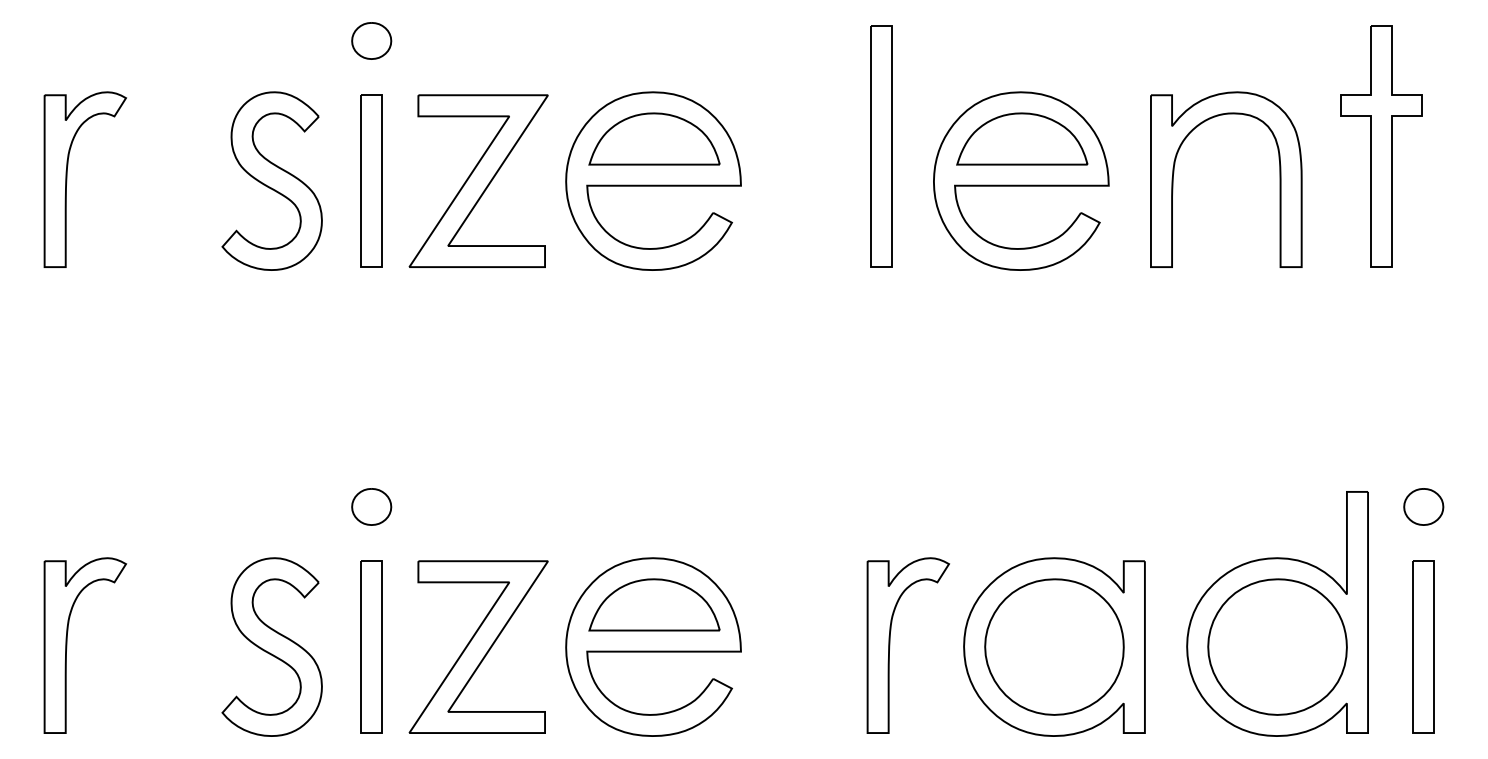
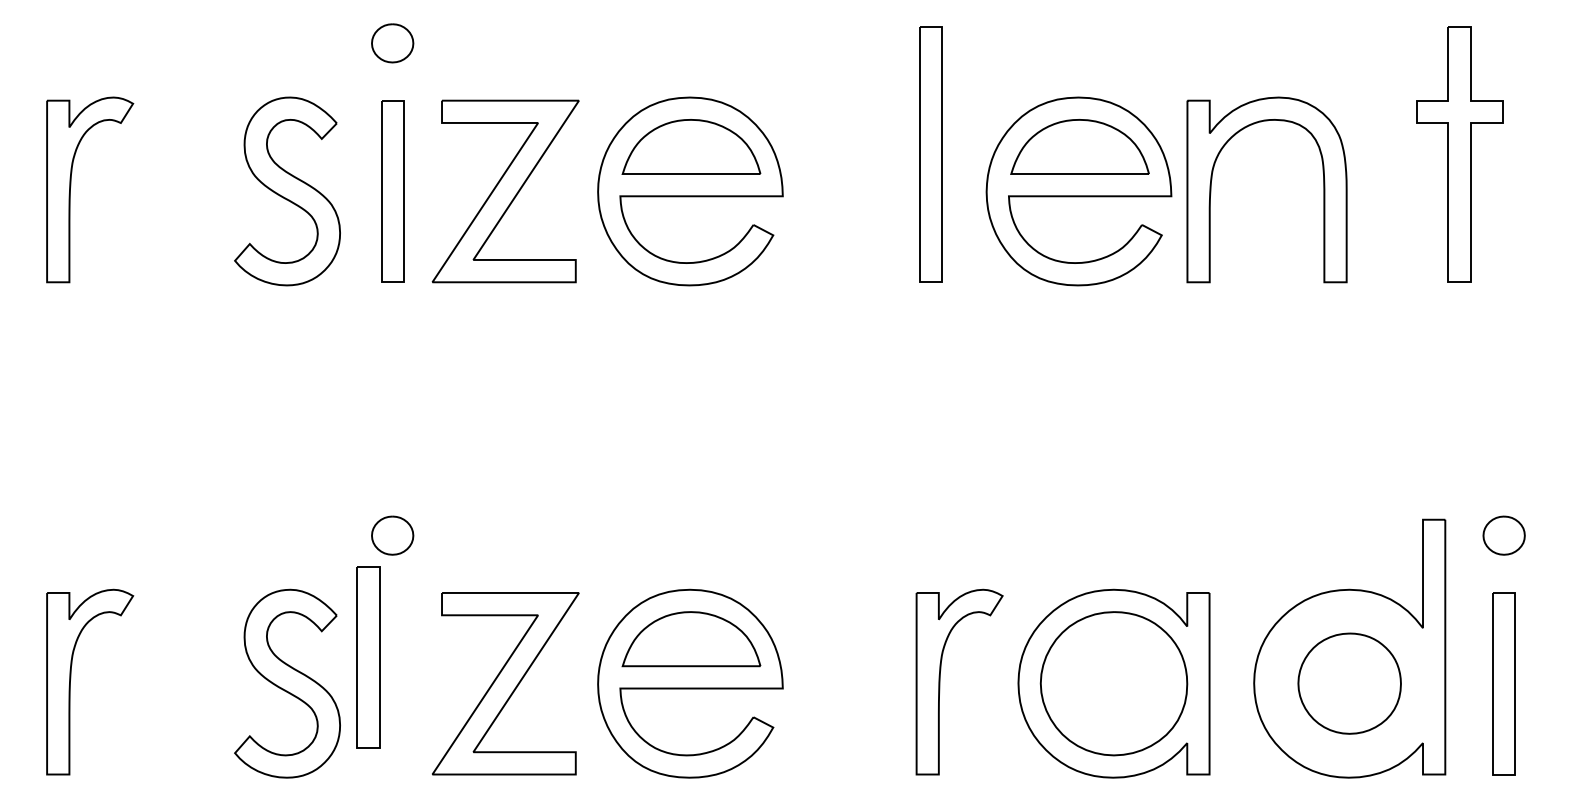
part: (1174, 173) -> (1212, 183), moved
part: (371, 646) -> (368, 656), moved
part: (1277, 646) -> (1349, 683), size x0.7

